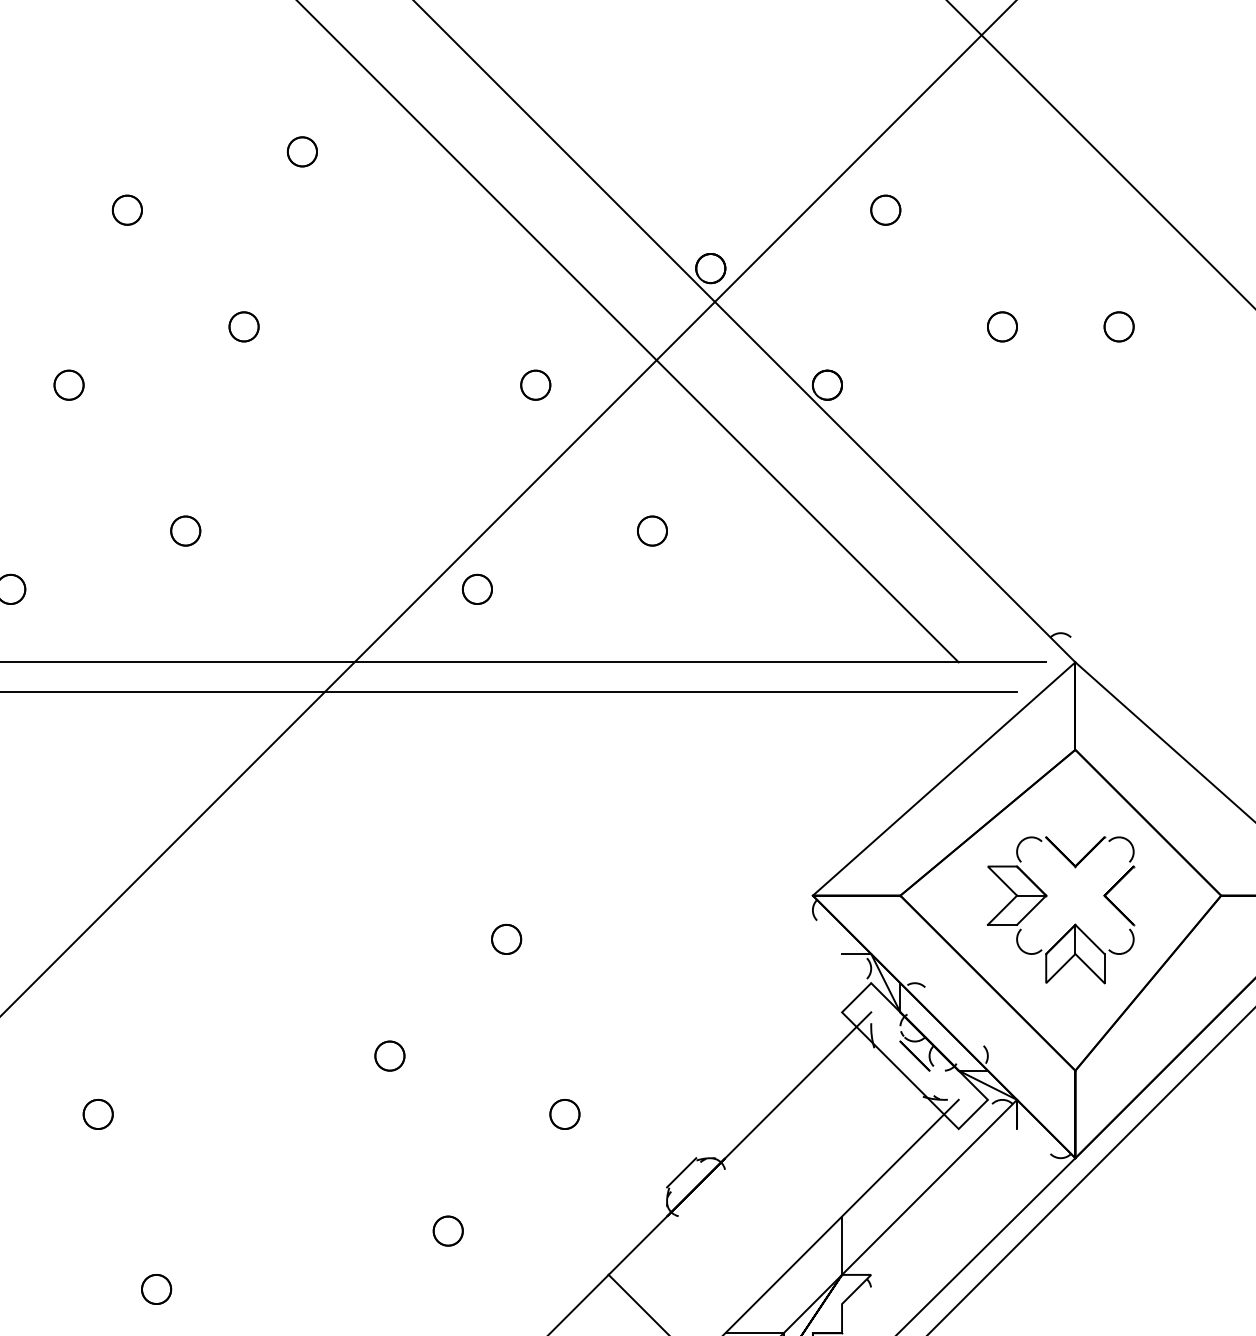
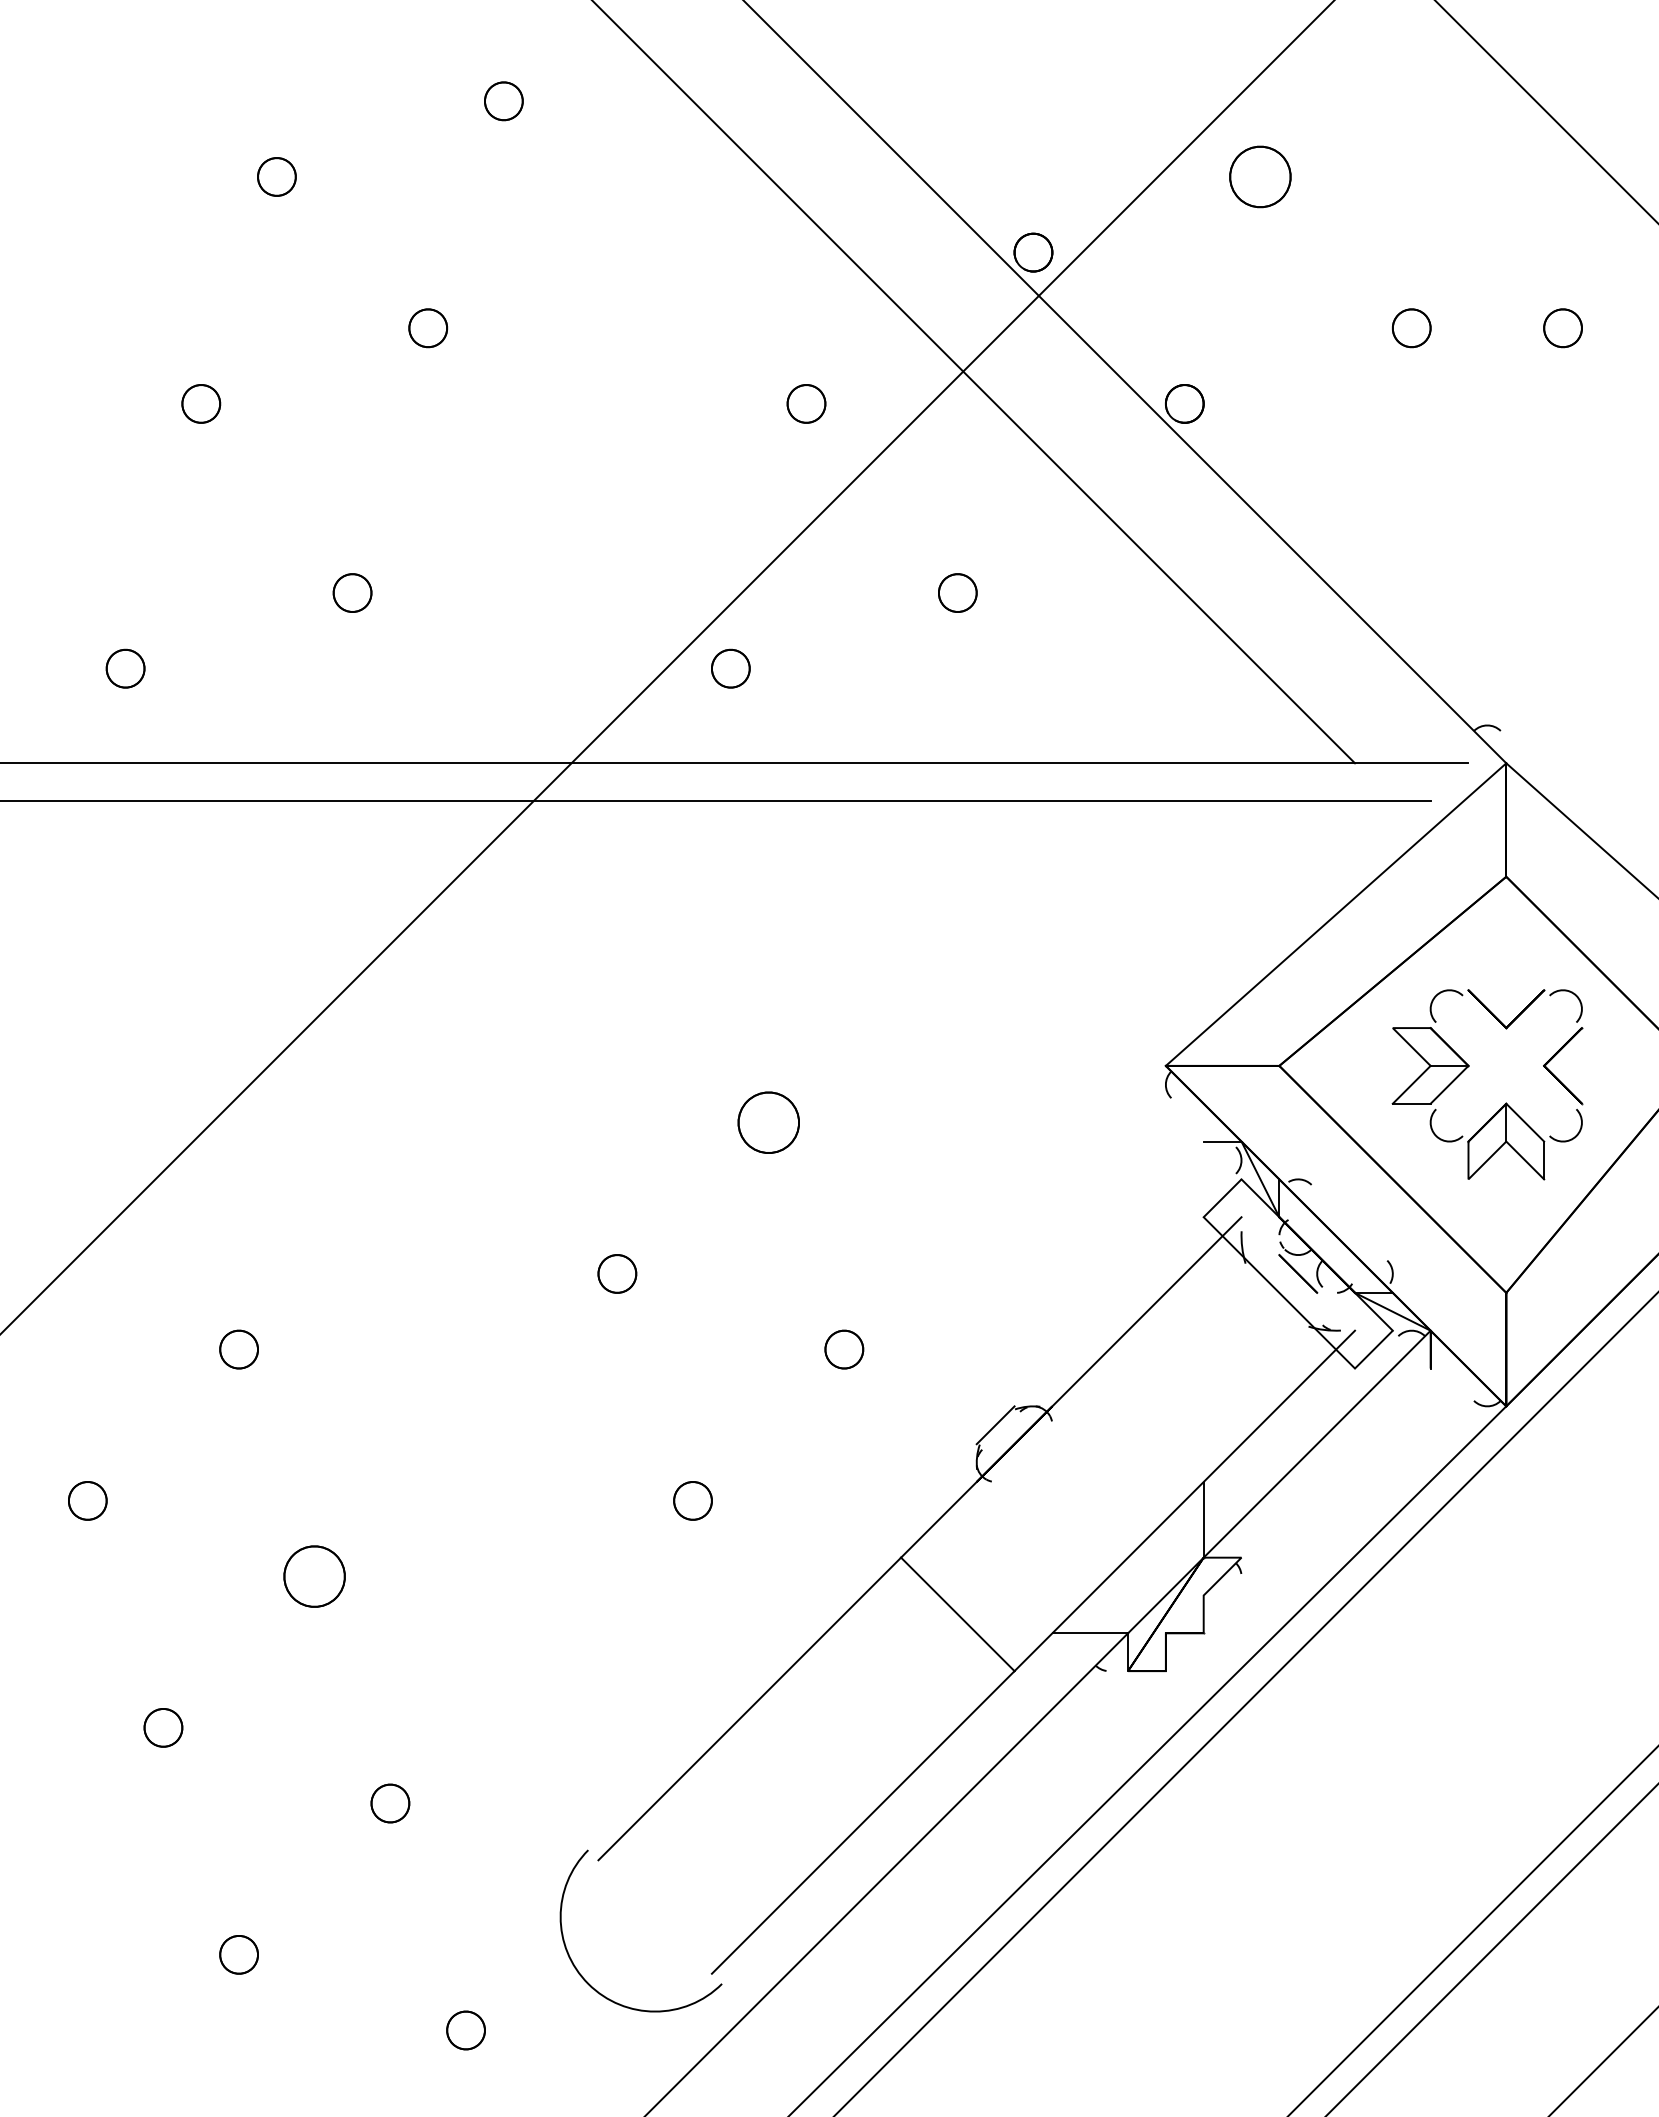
part: (885, 209) -> (1260, 176), size x1.6
part: (506, 939) -> (768, 1122), size x1.6
part: (156, 1289) -> (314, 1576), size x1.6

